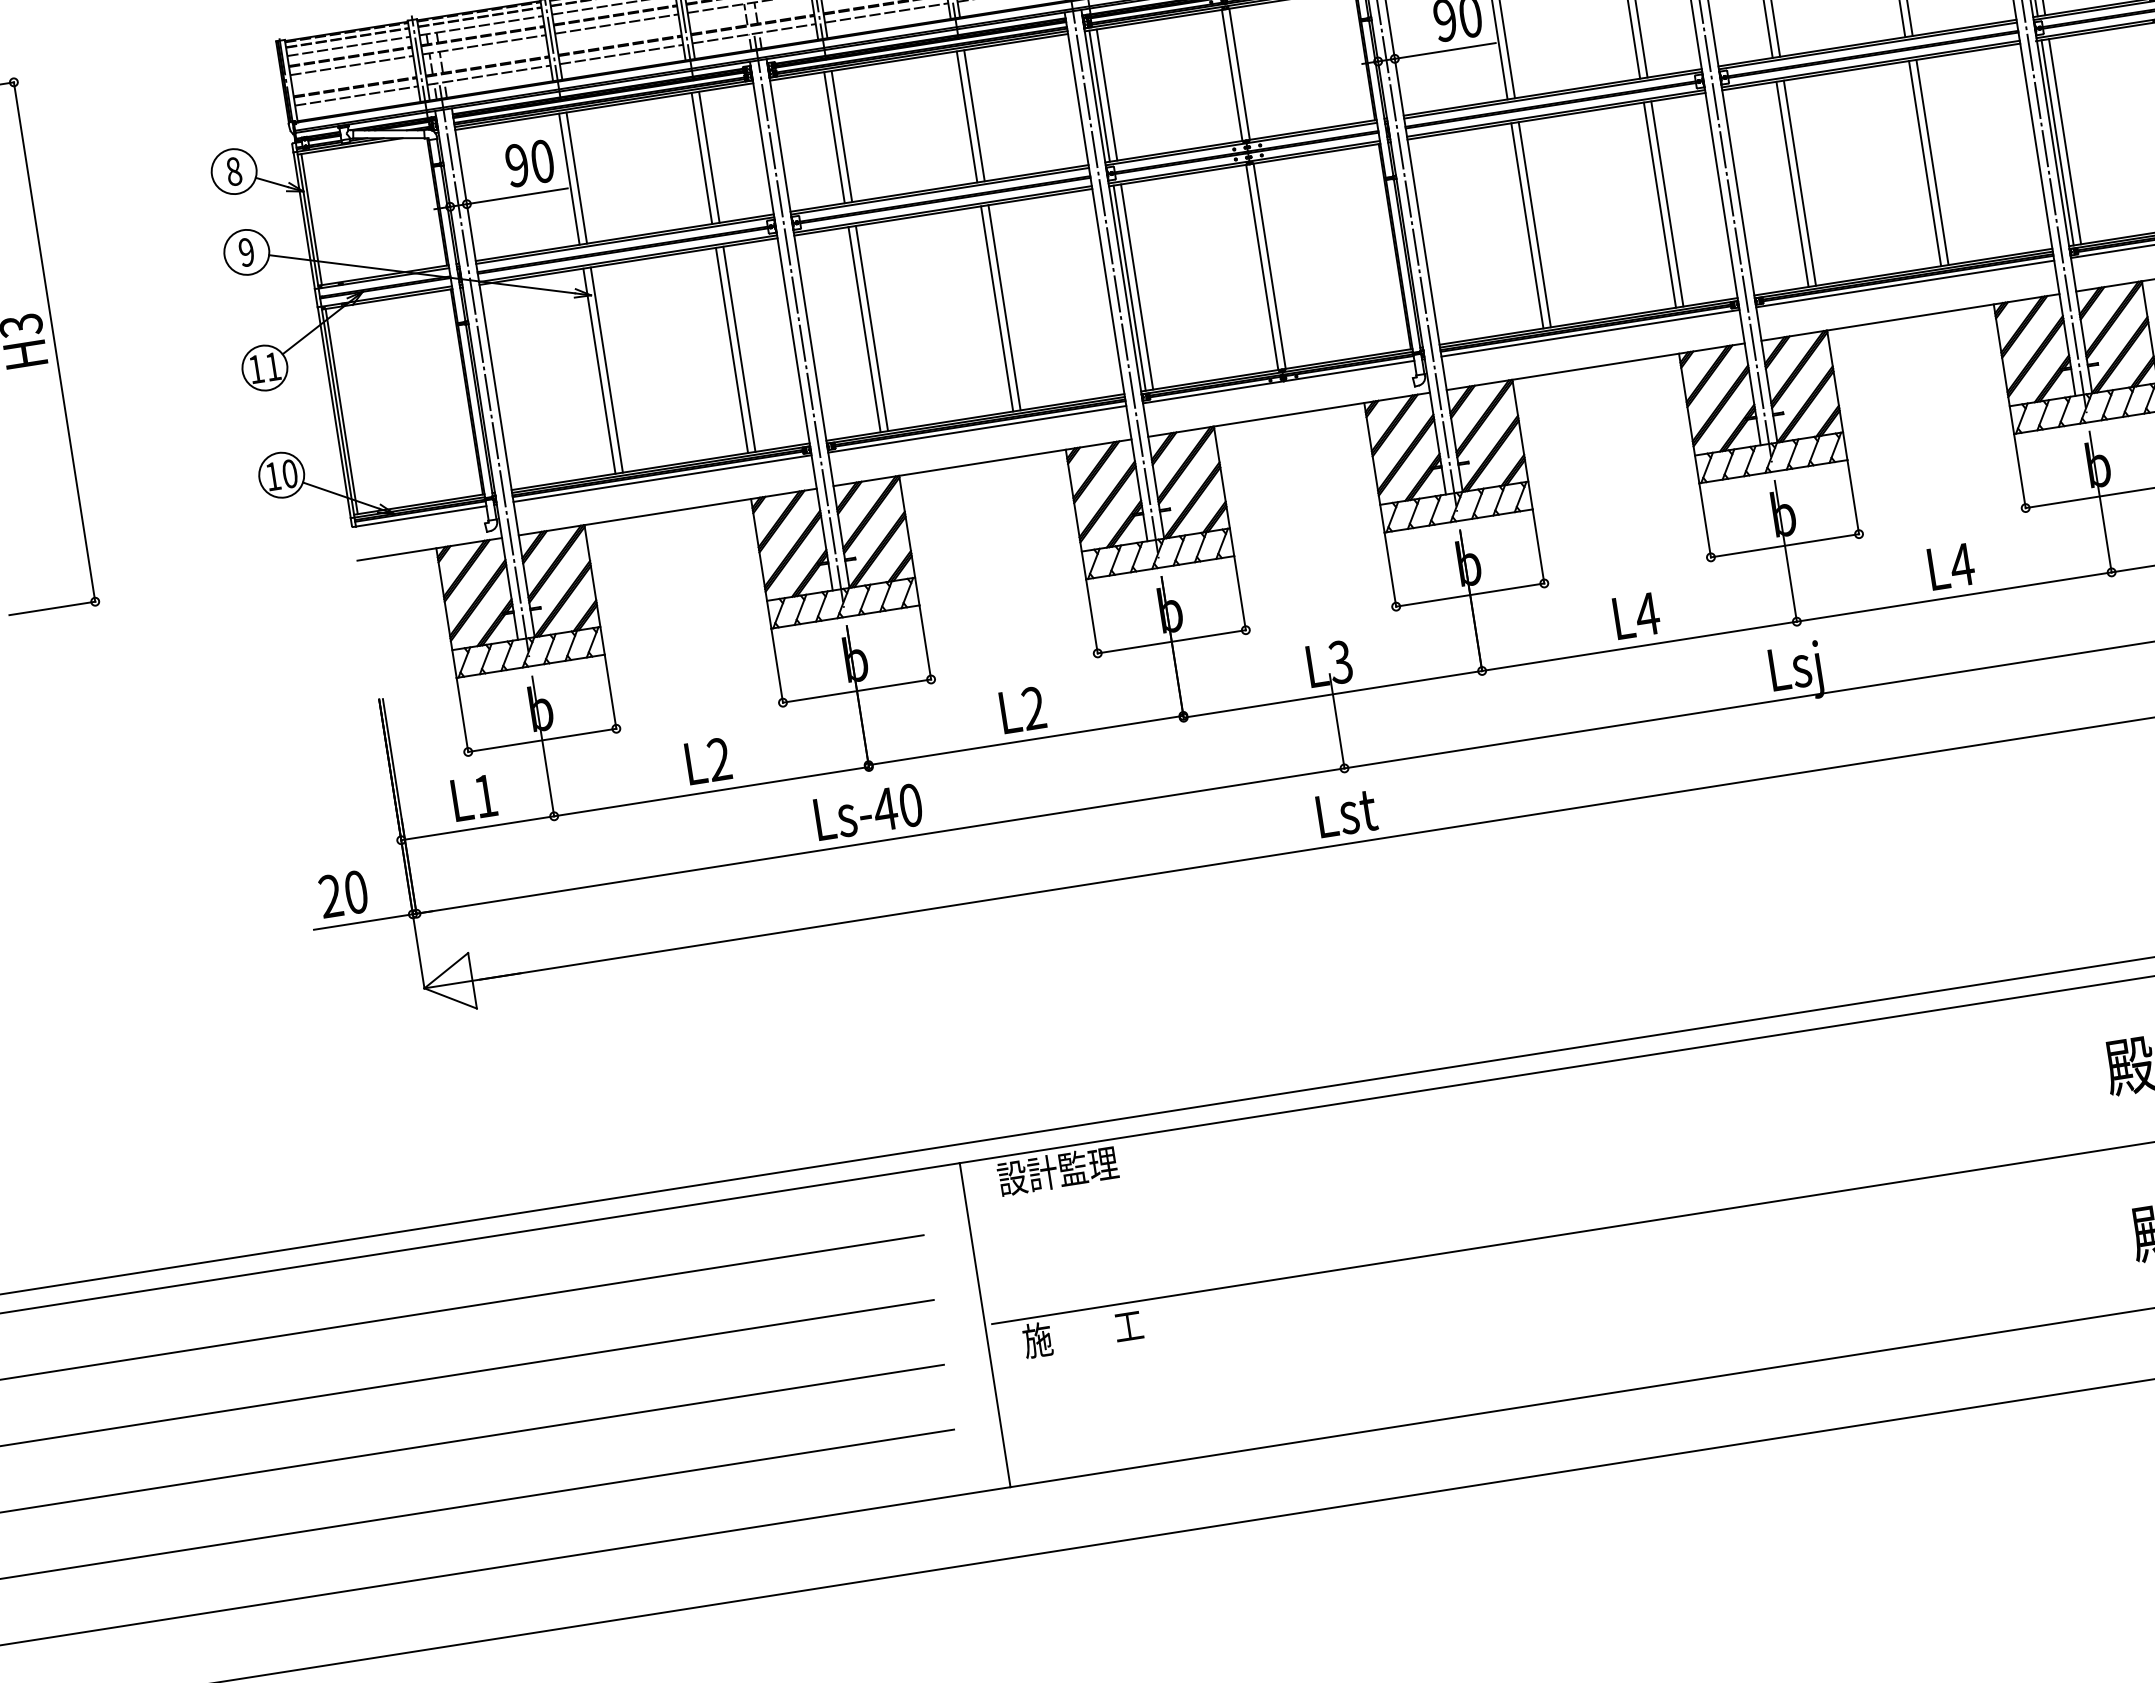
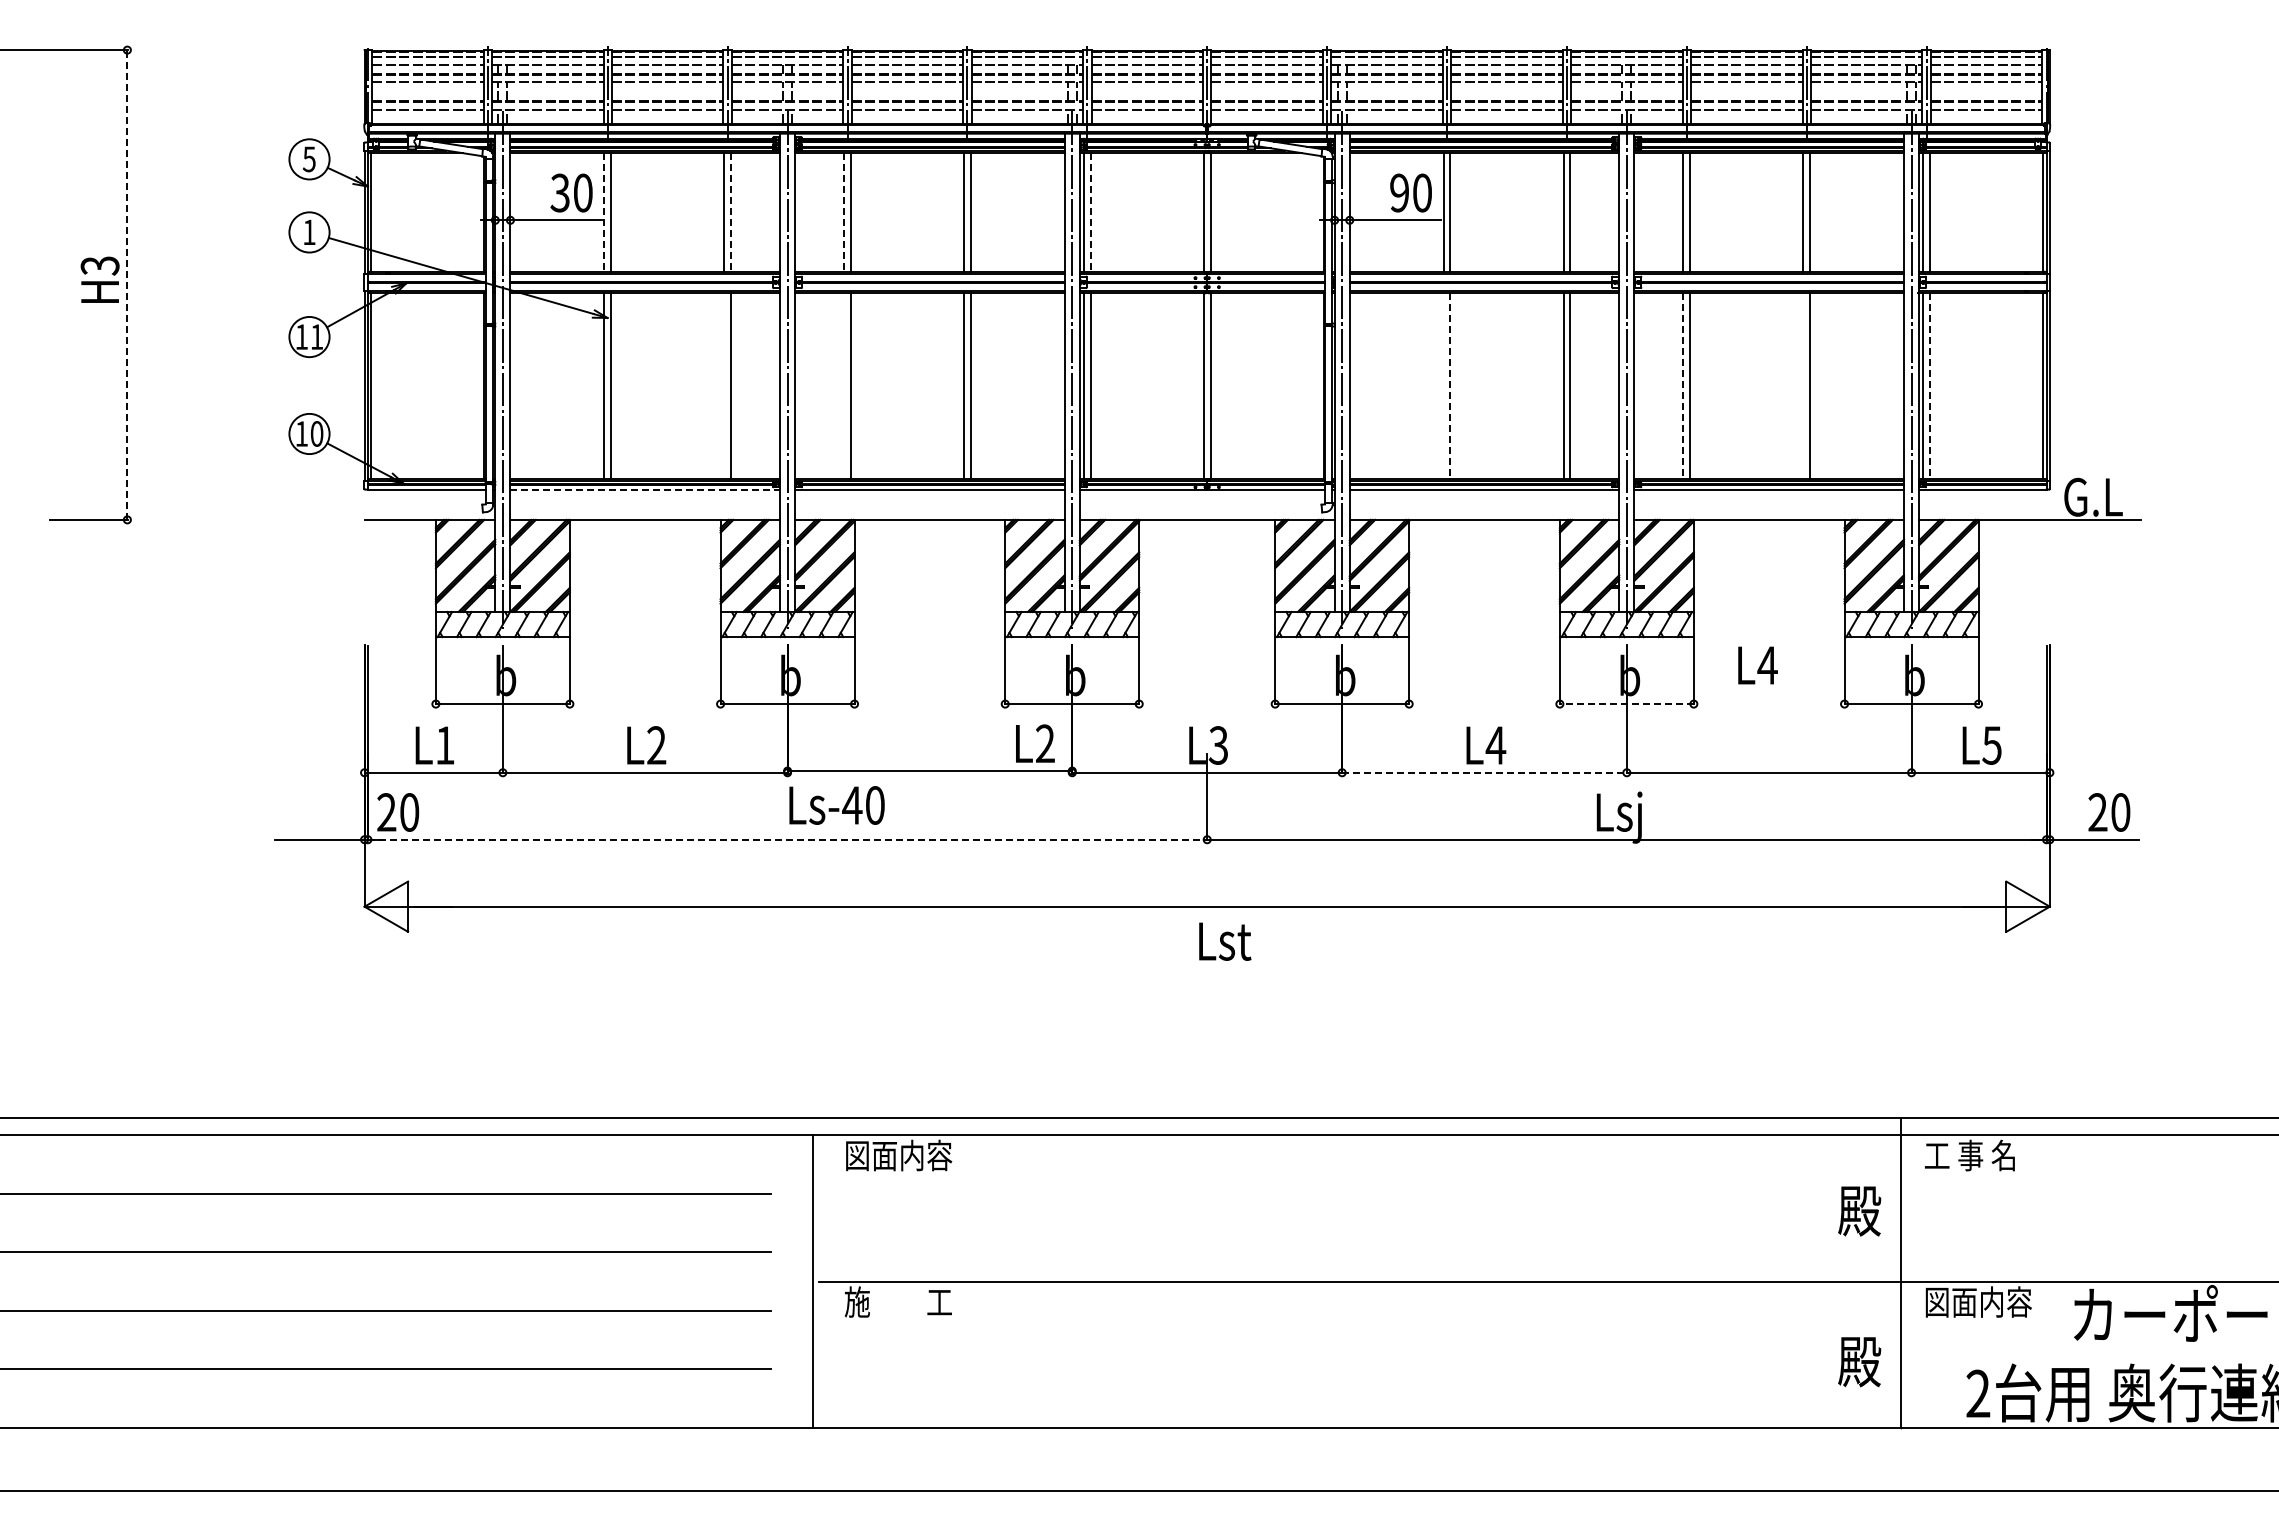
line: (1106, 95) -> (1090, 212), solid -> dashed
line: (834, 137) -> (844, 212), solid -> dashed
line: (2064, 142) -> (1929, 386), solid -> dashed
line: (708, 157) -> (730, 212), solid -> dashed
line: (1925, 162) -> (1803, 385), removed
text: (516, 164) -> (559, 192), 90 -> 30
text: (234, 171) -> (309, 159), 8 -> 5
line: (569, 179) -> (604, 212), solid -> dashed
line: (1792, 184) -> (1683, 386), solid -> dashed
line: (1527, 225) -> (1443, 385), removed
line: (1535, 225) -> (1450, 386), solid -> dashed
text: (246, 252) -> (309, 232), 9 -> 1
line: (864, 328) -> (844, 385), removed
line: (54, 342) -> (127, 285), solid -> dashed
line: (732, 349) -> (724, 385), removed
line: (662, 478) -> (645, 489), solid -> dashed
line: (1784, 546) -> (1626, 704), solid -> dashed
text: (1950, 566) -> (1757, 665), moved
line: (1640, 645) -> (1485, 772), solid -> dashed
text: (1023, 709) -> (1035, 743), moved
text: (868, 812) -> (836, 805), moved
text: (1347, 813) -> (1225, 941), moved
line: (880, 840) -> (787, 839), solid -> dashed
text: (343, 894) -> (398, 812), moved
text: (1057, 1170) -> (898, 1155), 設計監理 -> 図面内容

